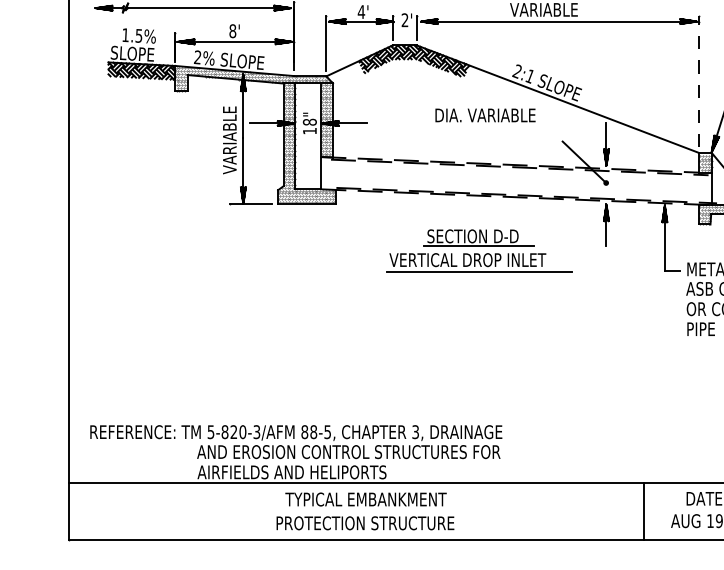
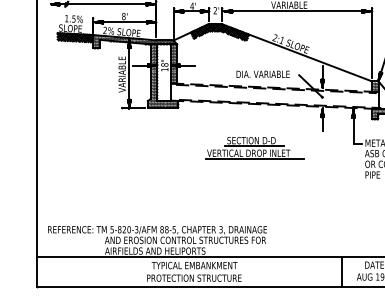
line: (698, 81) -> (371, 43), dashed -> solid
text: (484, 113) -> (262, 73), moved
part: (478, 251) -> (254, 148), moved

